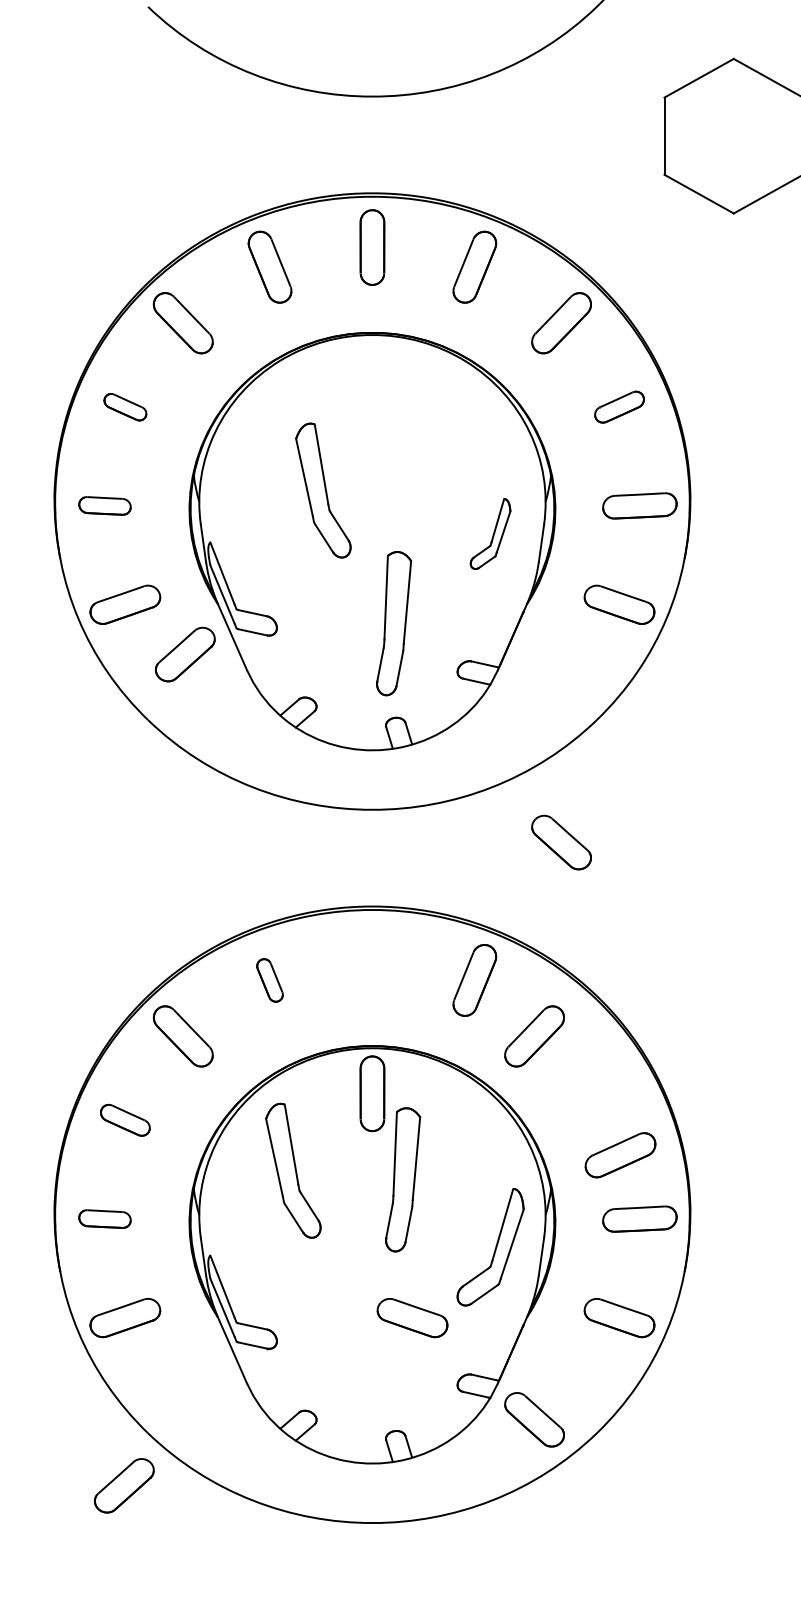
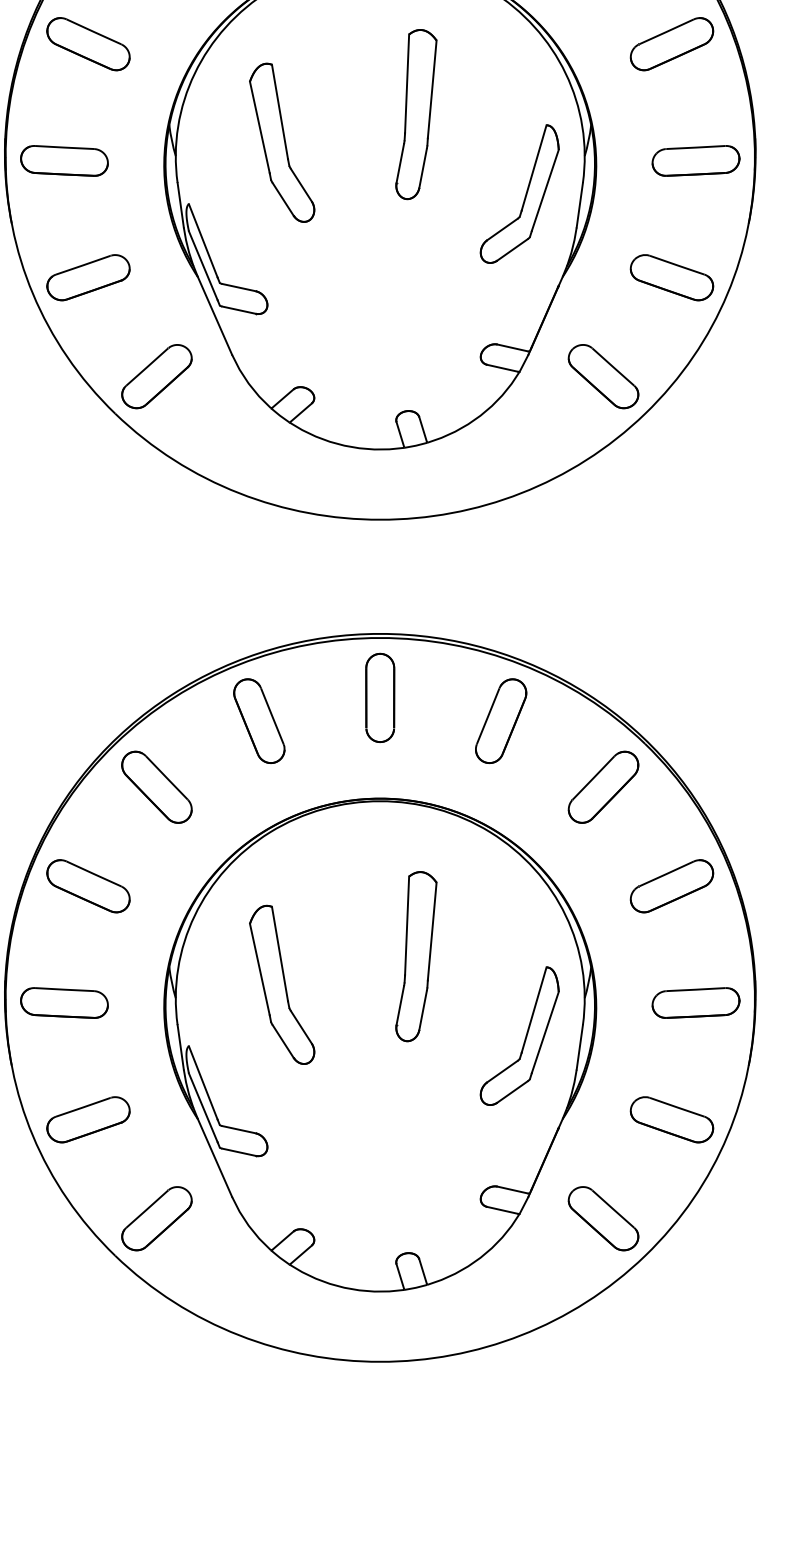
part: (125, 407) -> (88, 44), size x1.67
part: (619, 407) -> (671, 44), size x1.43
part: (323, 490) -> (282, 142), moved
part: (104, 505) -> (63, 160), size x1.43
part: (490, 533) -> (519, 193), size x1.67
part: (394, 623) -> (416, 114), moved
part: (185, 654) -> (157, 376), moved
part: (561, 842) -> (603, 376), moved
part: (269, 980) -> (258, 721), size x1.67
part: (534, 1036) -> (603, 787), moved
part: (372, 1093) -> (380, 697), moved
part: (125, 1120) -> (88, 886), size x1.43
part: (620, 1155) -> (671, 886), moved
part: (293, 1170) -> (282, 984), moved
part: (104, 1218) -> (63, 1002), size x1.43
part: (412, 1318) -> (427, 1120), removed
part: (534, 1419) -> (603, 1218), moved
part: (124, 1485) -> (157, 1218), moved

